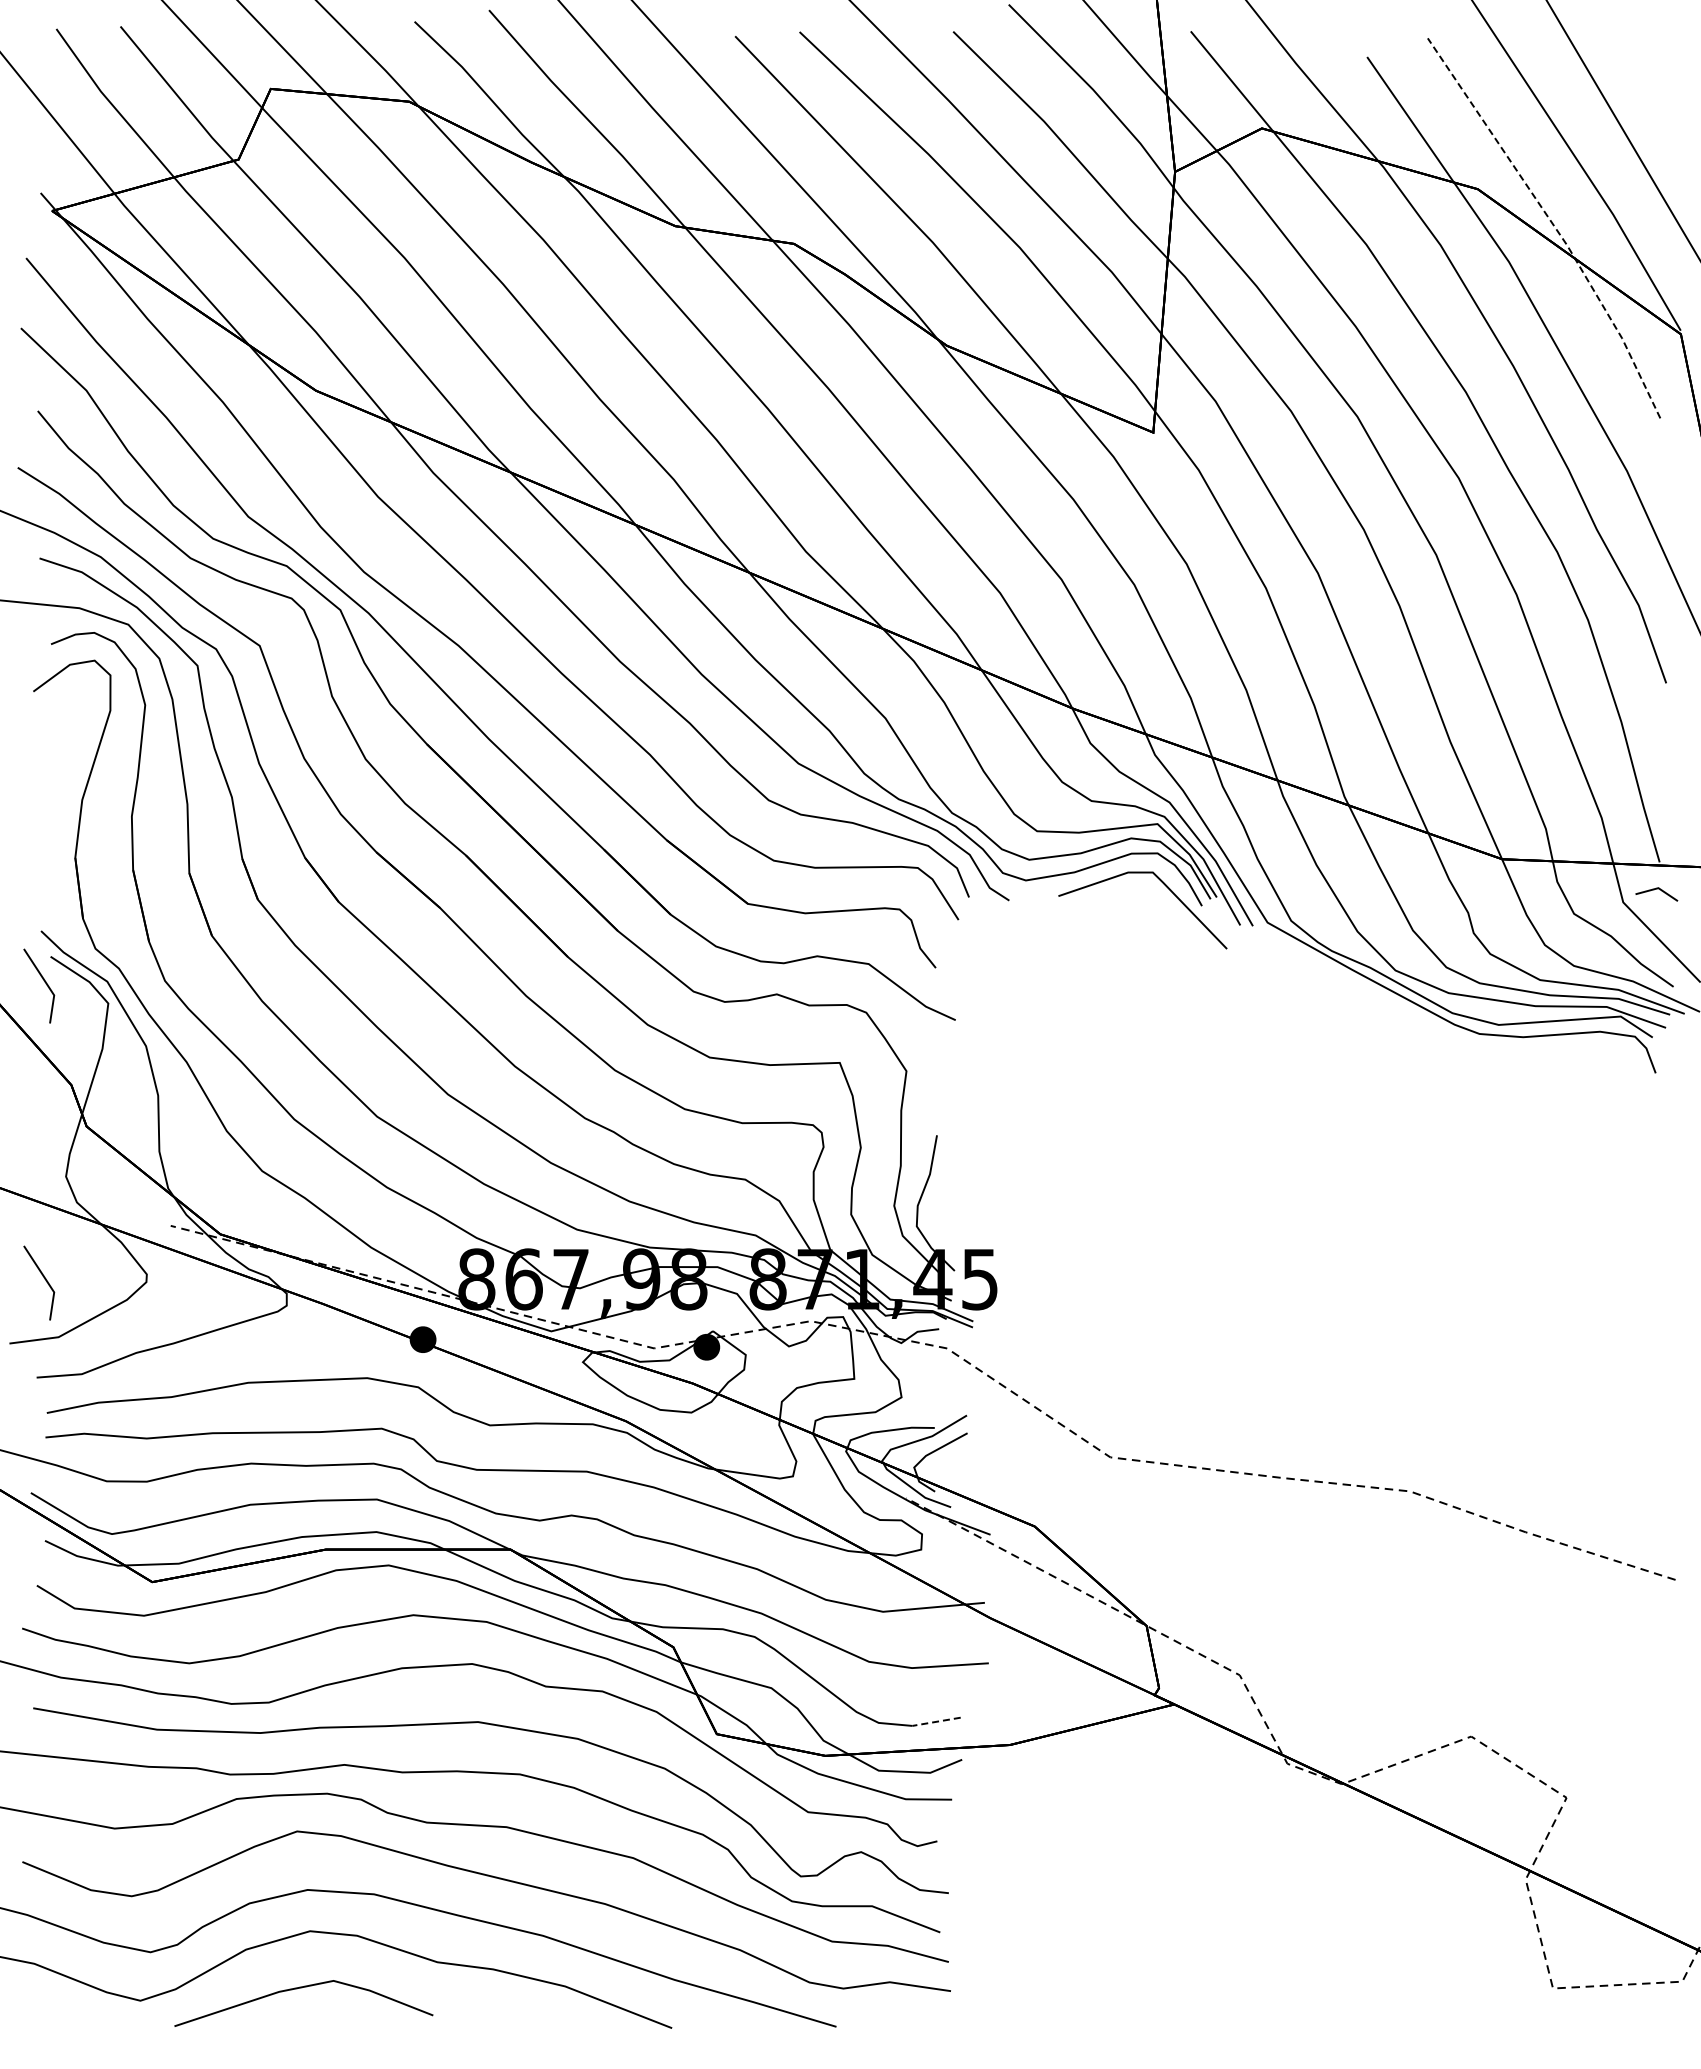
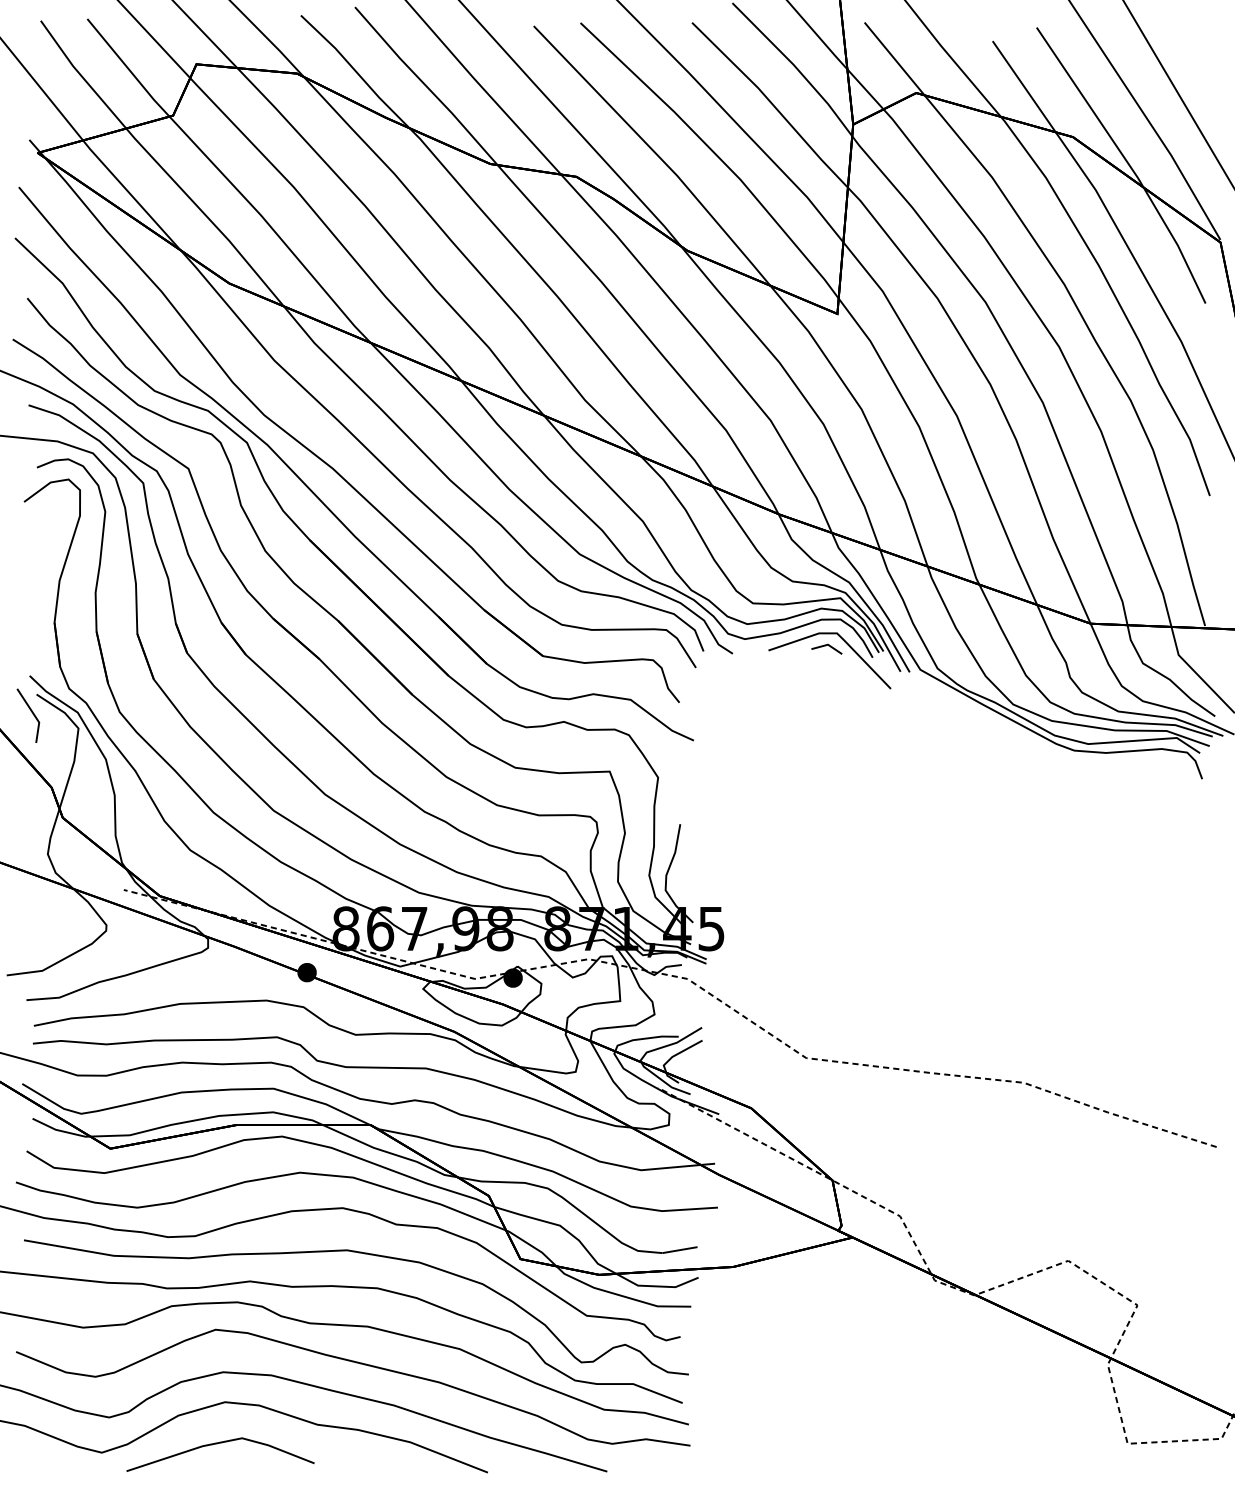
line: (1553, 224) -> (1128, 162), dashed -> solid
line: (1654, 890) -> (825, 646), moved
line: (44, 1279) -> (32, 928), removed
line: (936, 1721) -> (679, 1249), dashed -> solid

